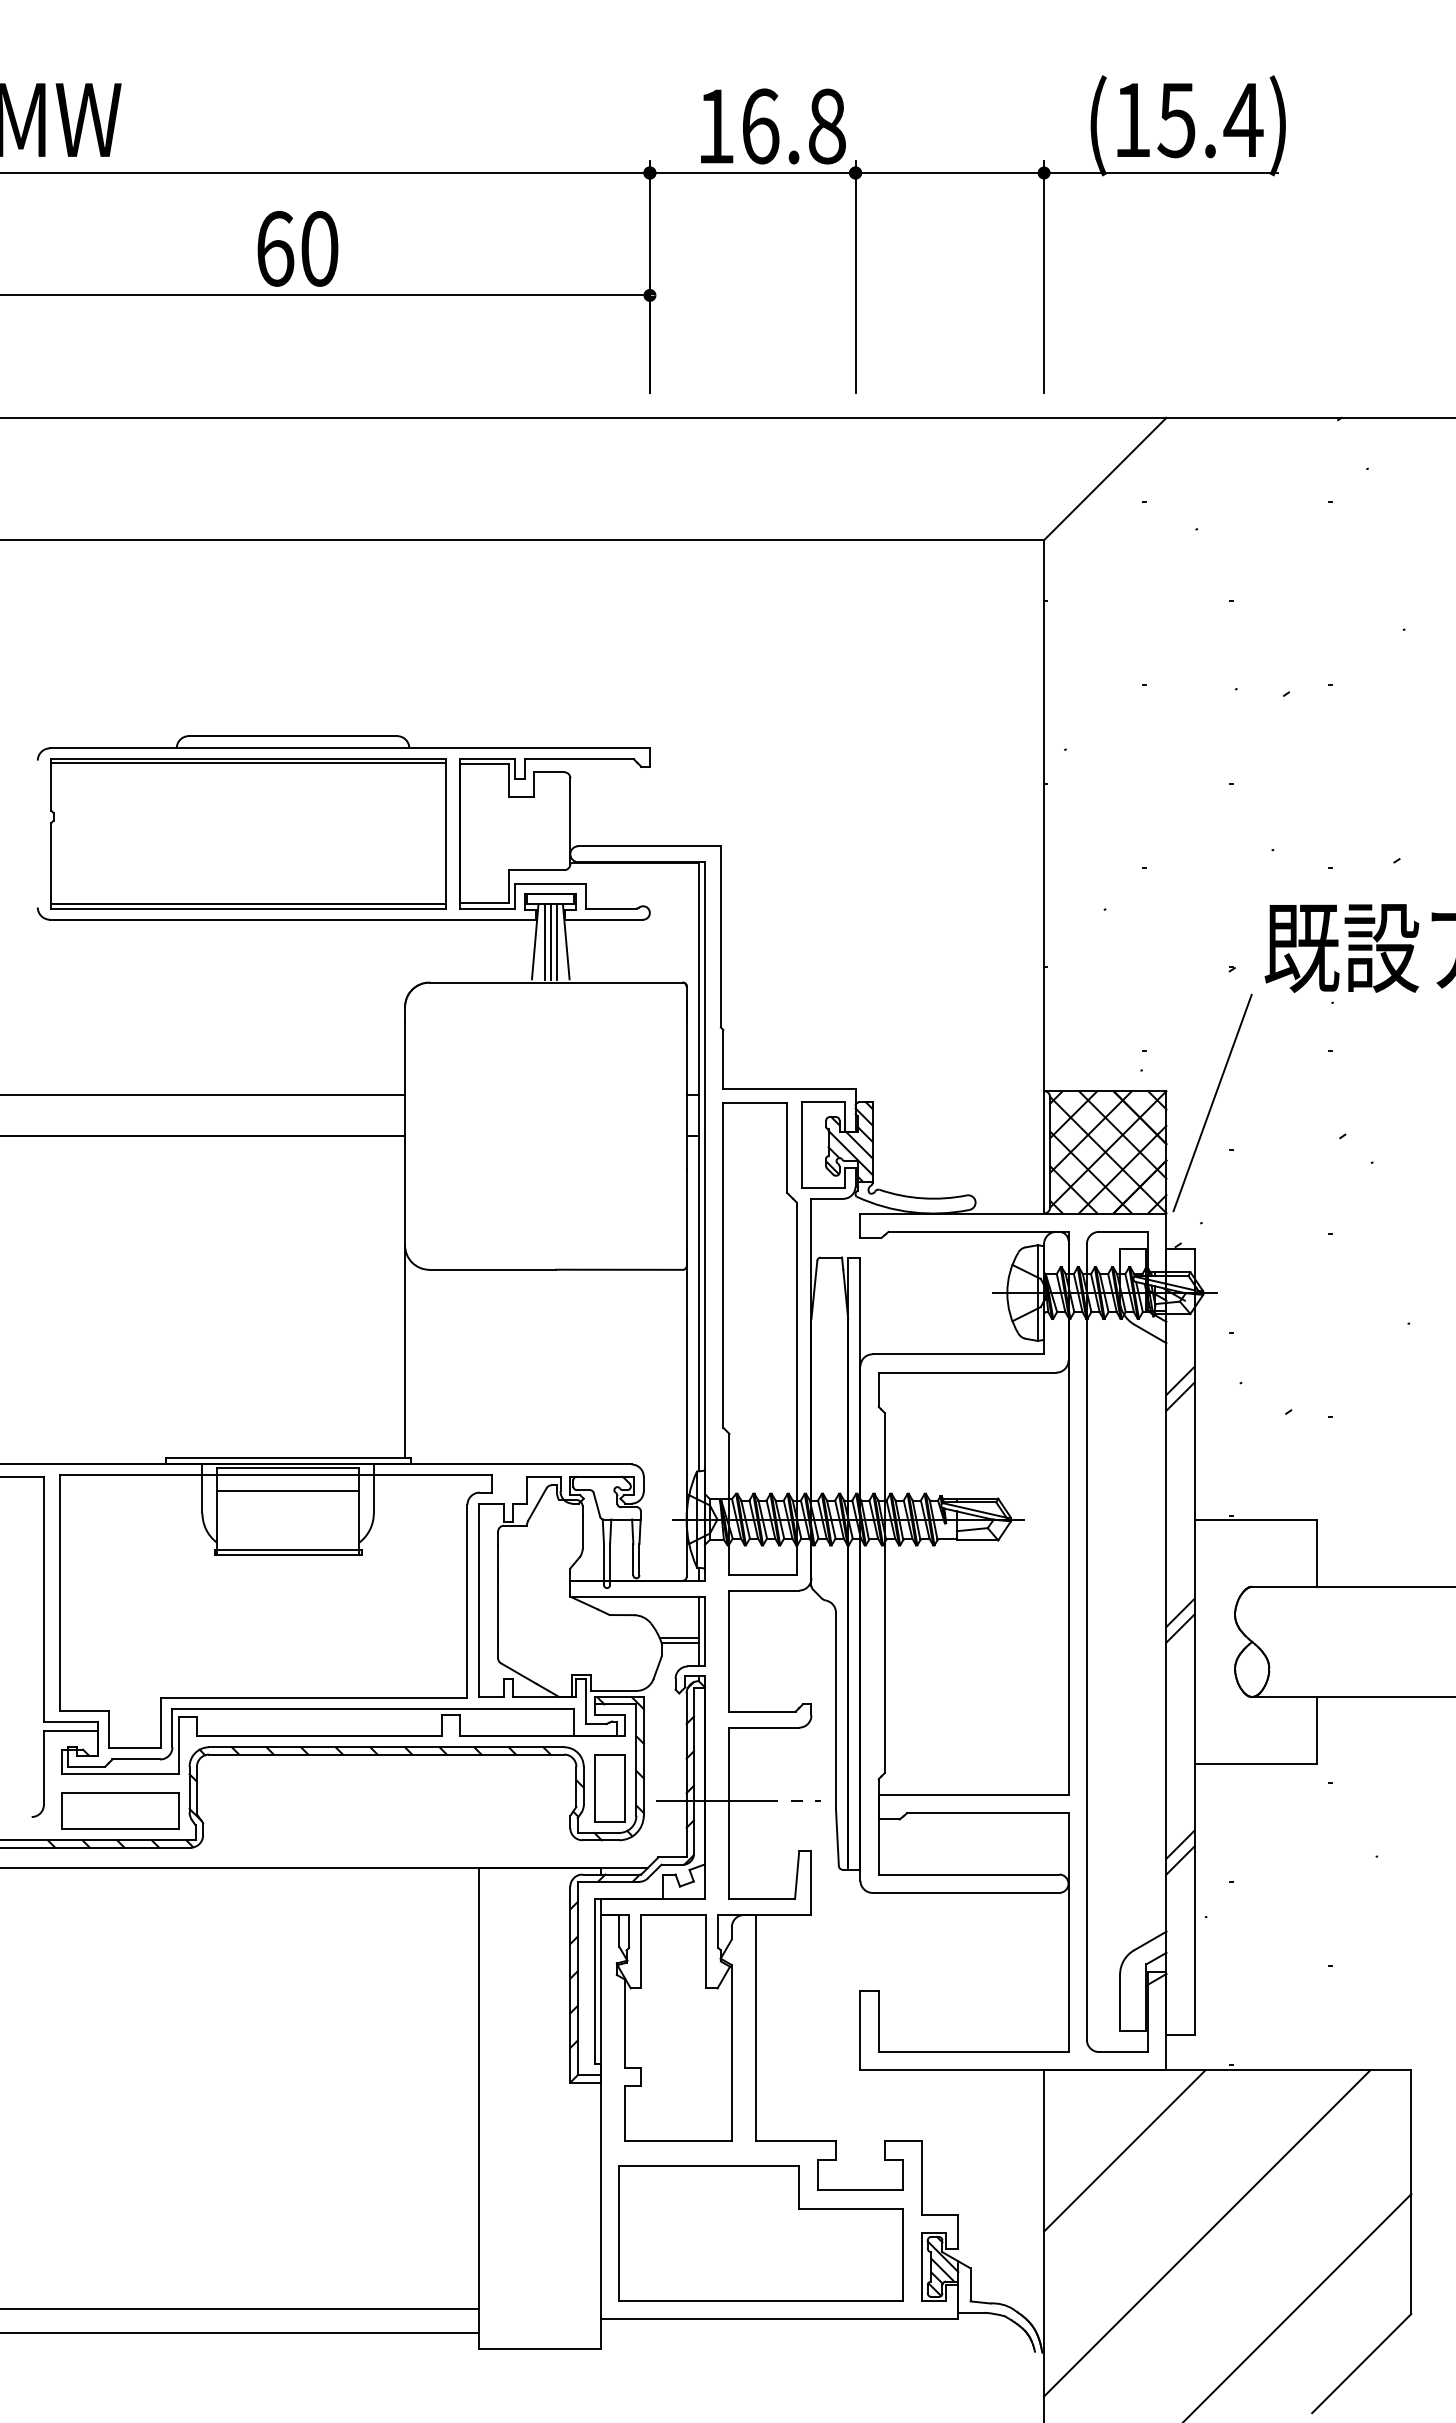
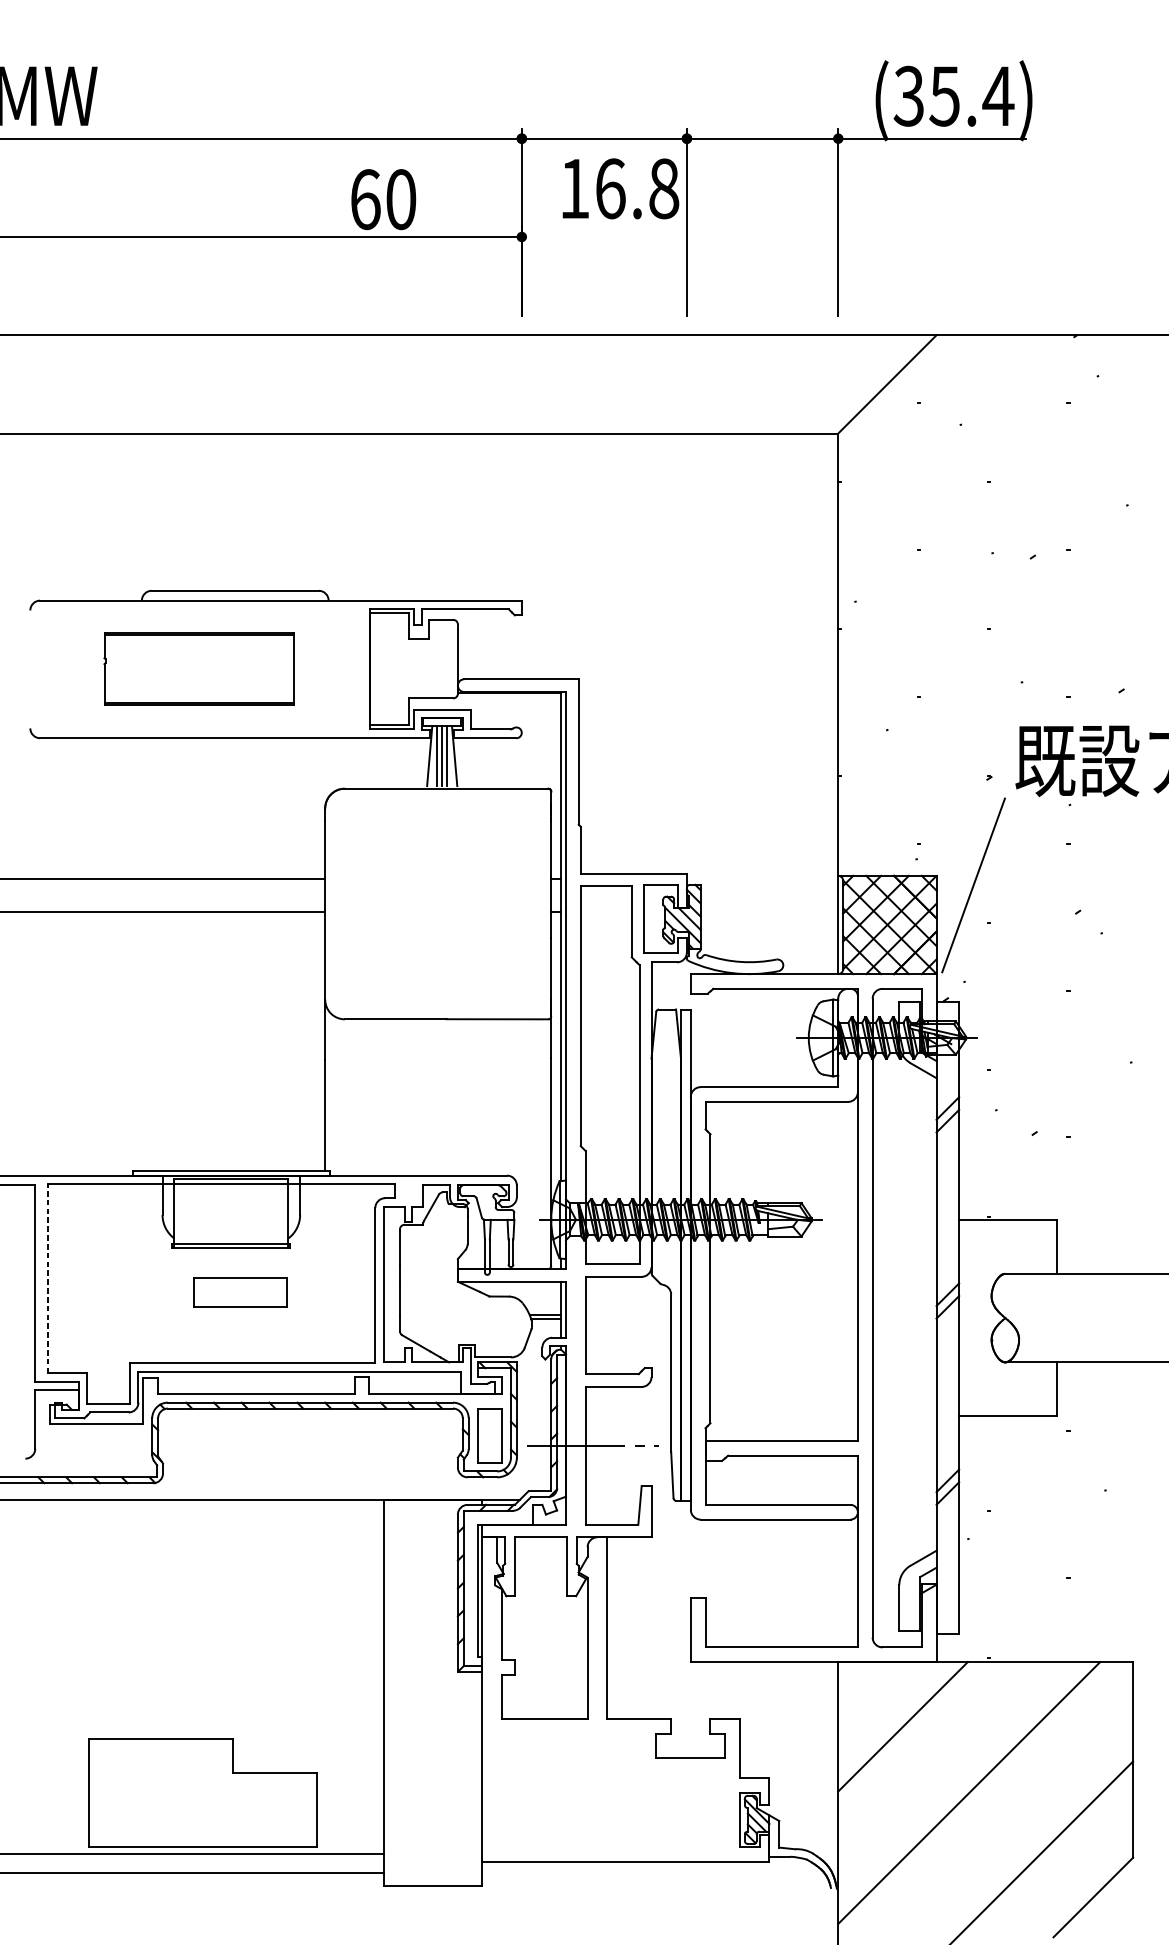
text: (1131, 120) -> (908, 96), (15.4) -> (35.4)
text: (773, 126) -> (621, 188), moved
text: (297, 248) -> (383, 199), moved
part: (248, 833) -> (199, 669), size x0.6
line: (288, 1490) -> (231, 1196), removed
line: (59, 1593) -> (47, 1279), solid -> dashed
part: (120, 1810) -> (240, 1292), moved
part: (760, 2233) -> (201, 1793), moved

